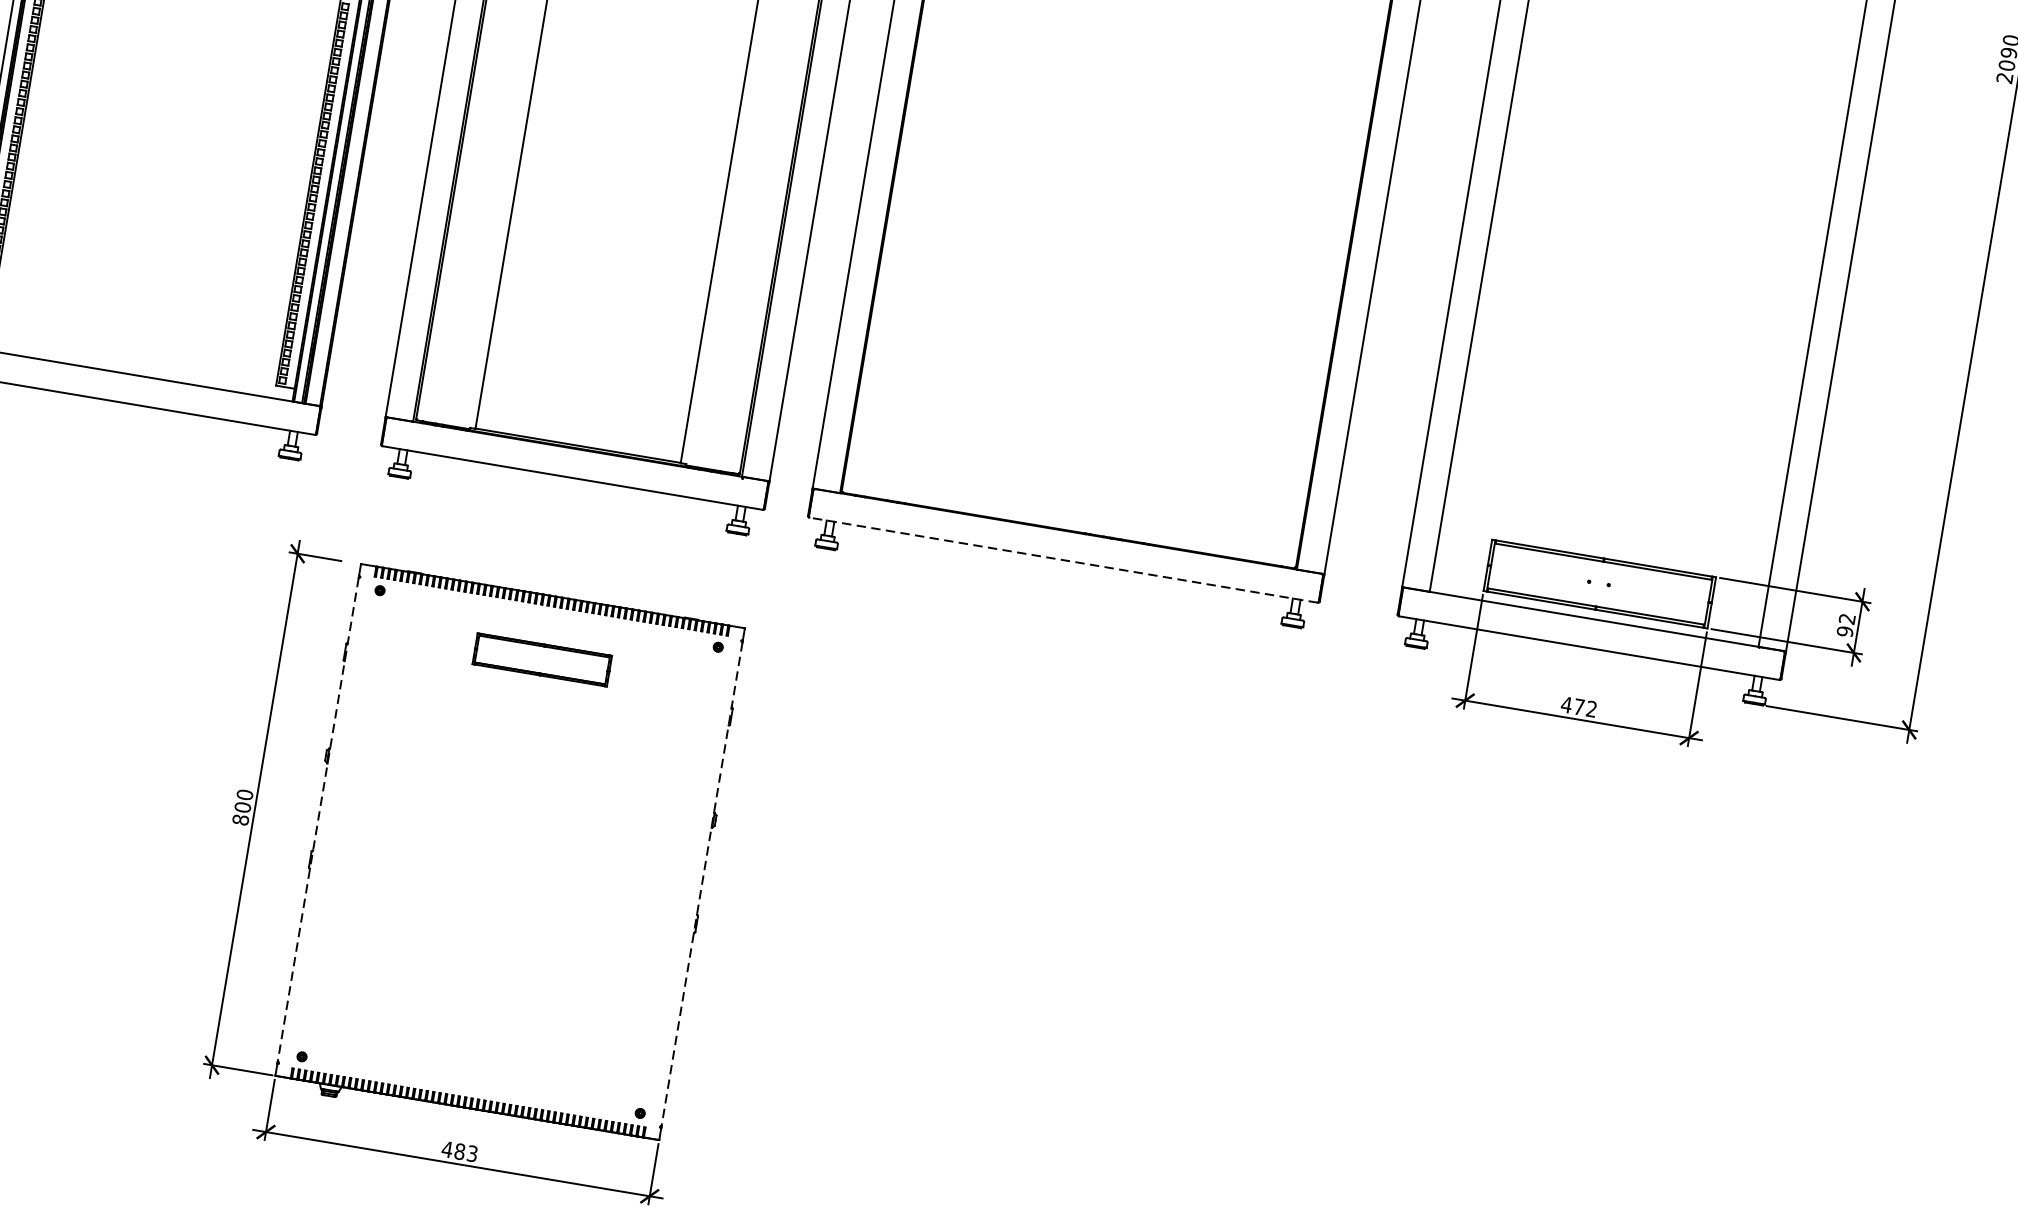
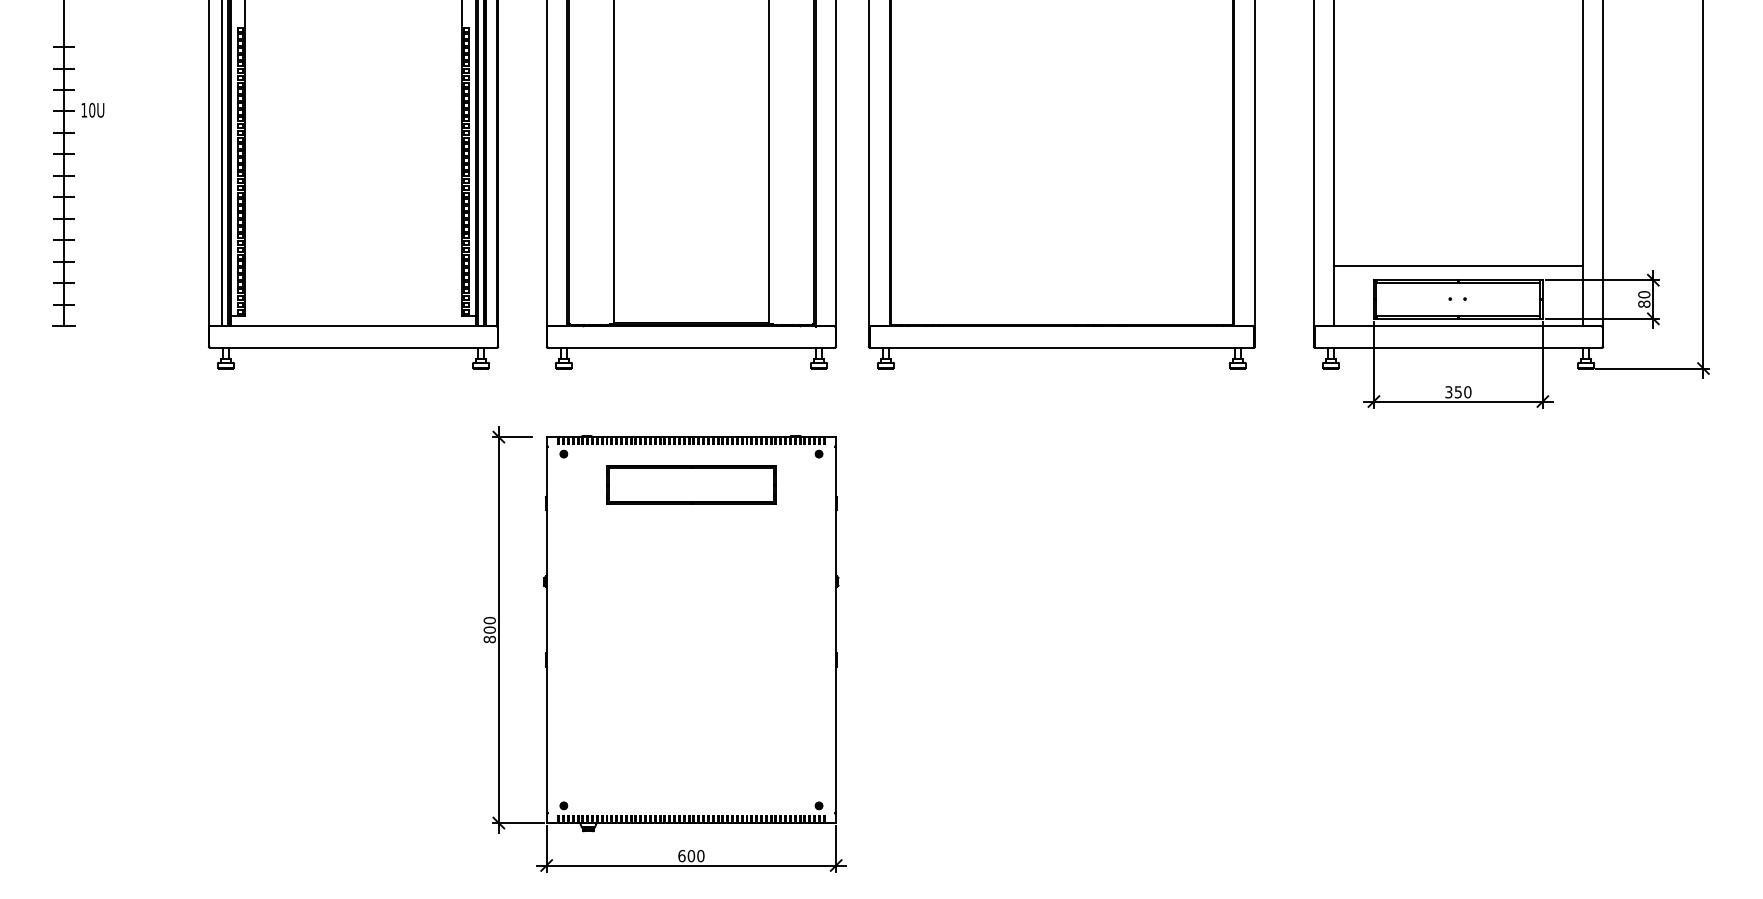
line: (1607, 539) -> (1458, 265), added
line: (1063, 559) -> (1061, 347), dashed -> solid
text: (1846, 625) -> (1644, 299), 92 -> 80
part: (542, 659) -> (691, 484), size x1.67
text: (1579, 707) -> (1458, 392), 472 -> 350
line: (317, 820) -> (546, 630), dashed -> solid
line: (702, 884) -> (836, 630), dashed -> solid
text: (460, 1150) -> (691, 855), 483 -> 600

